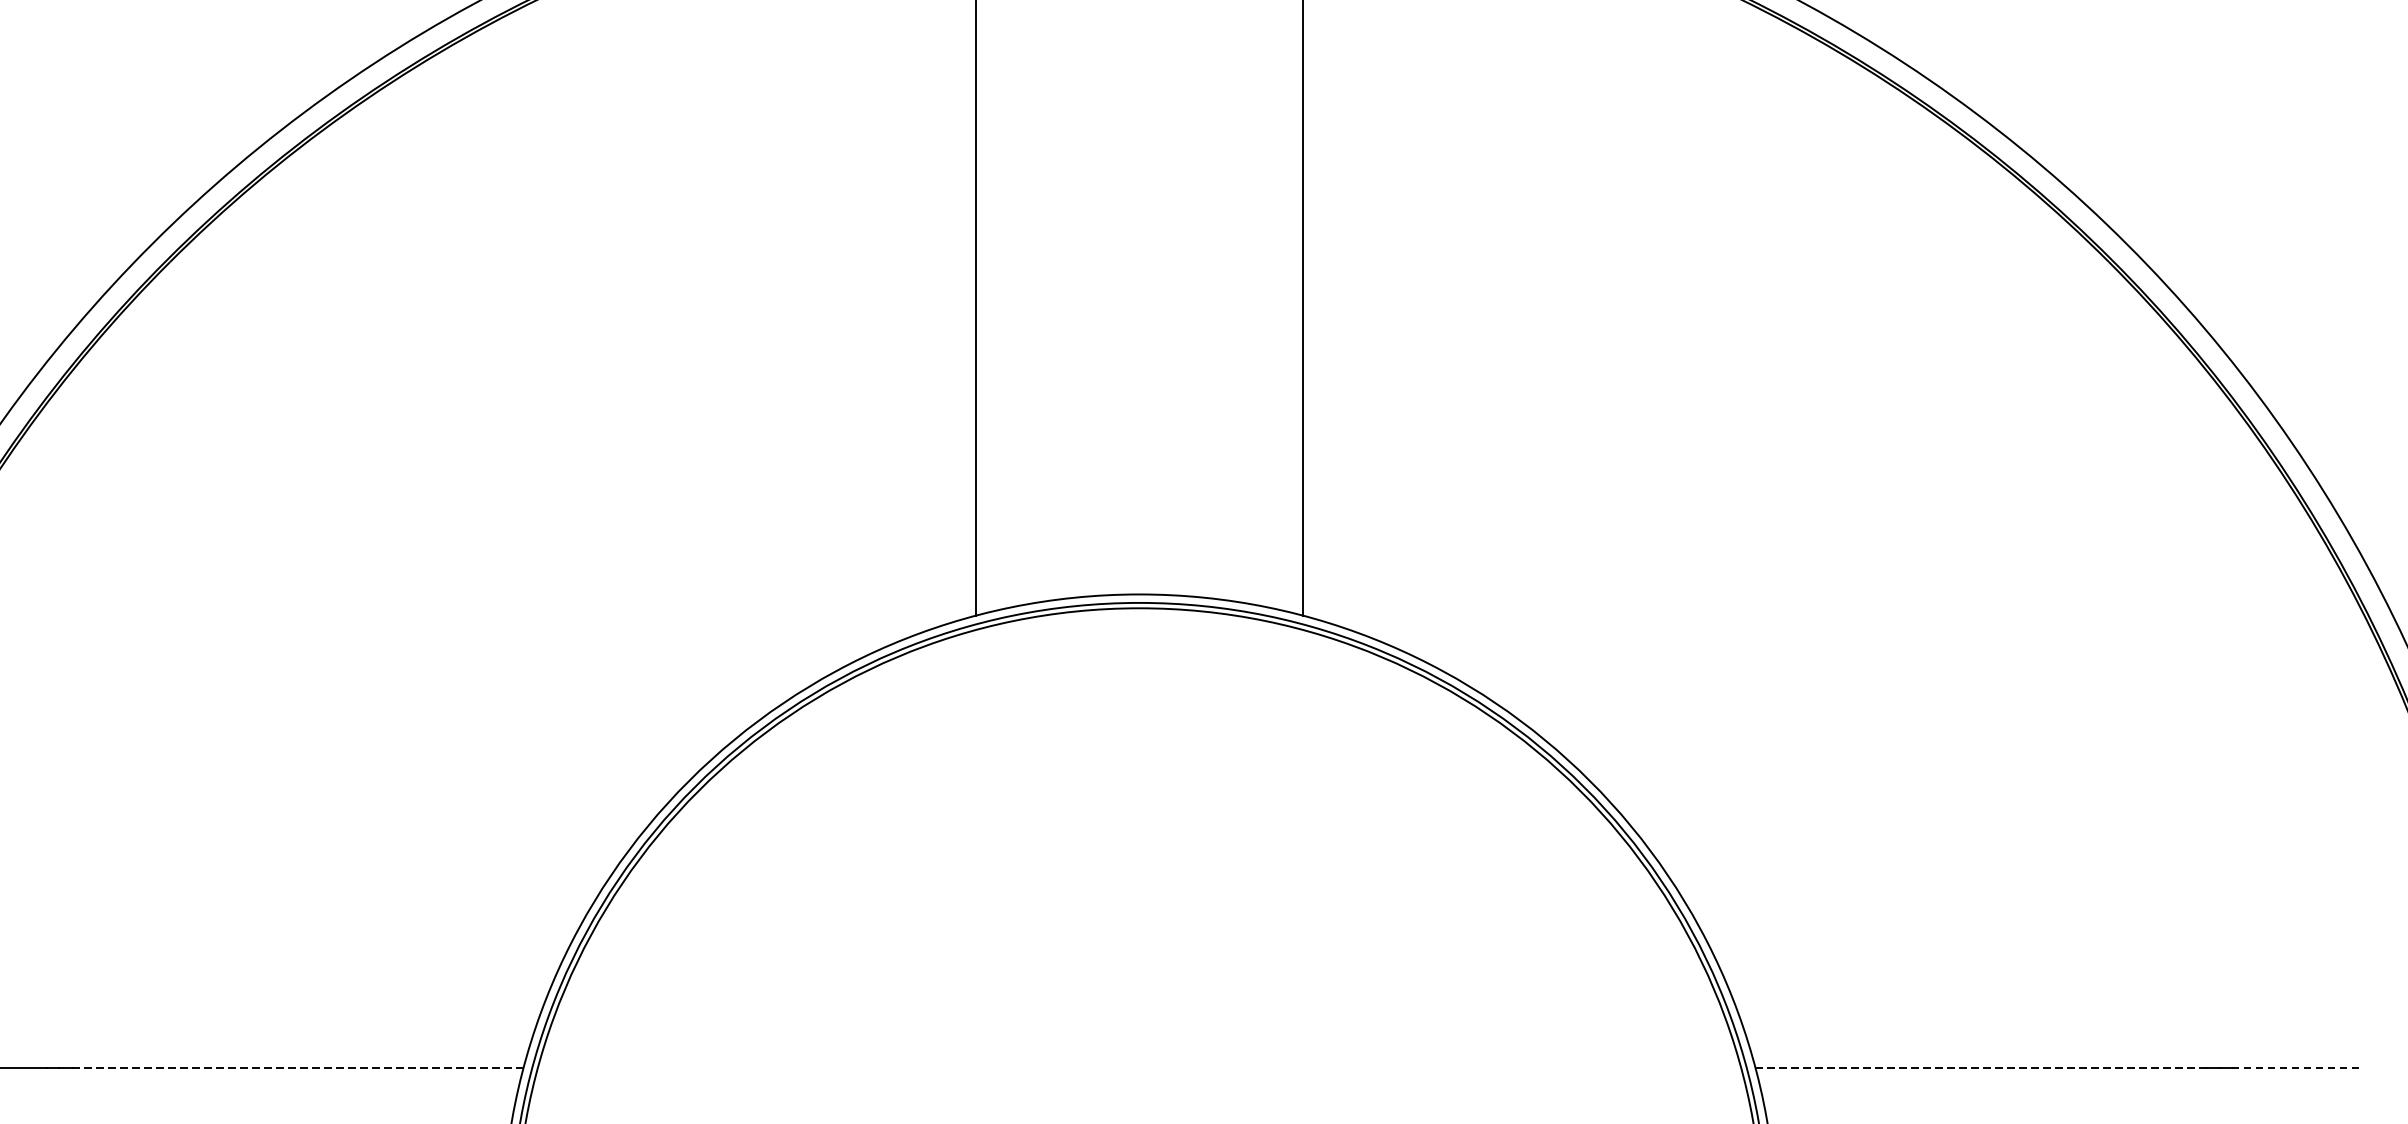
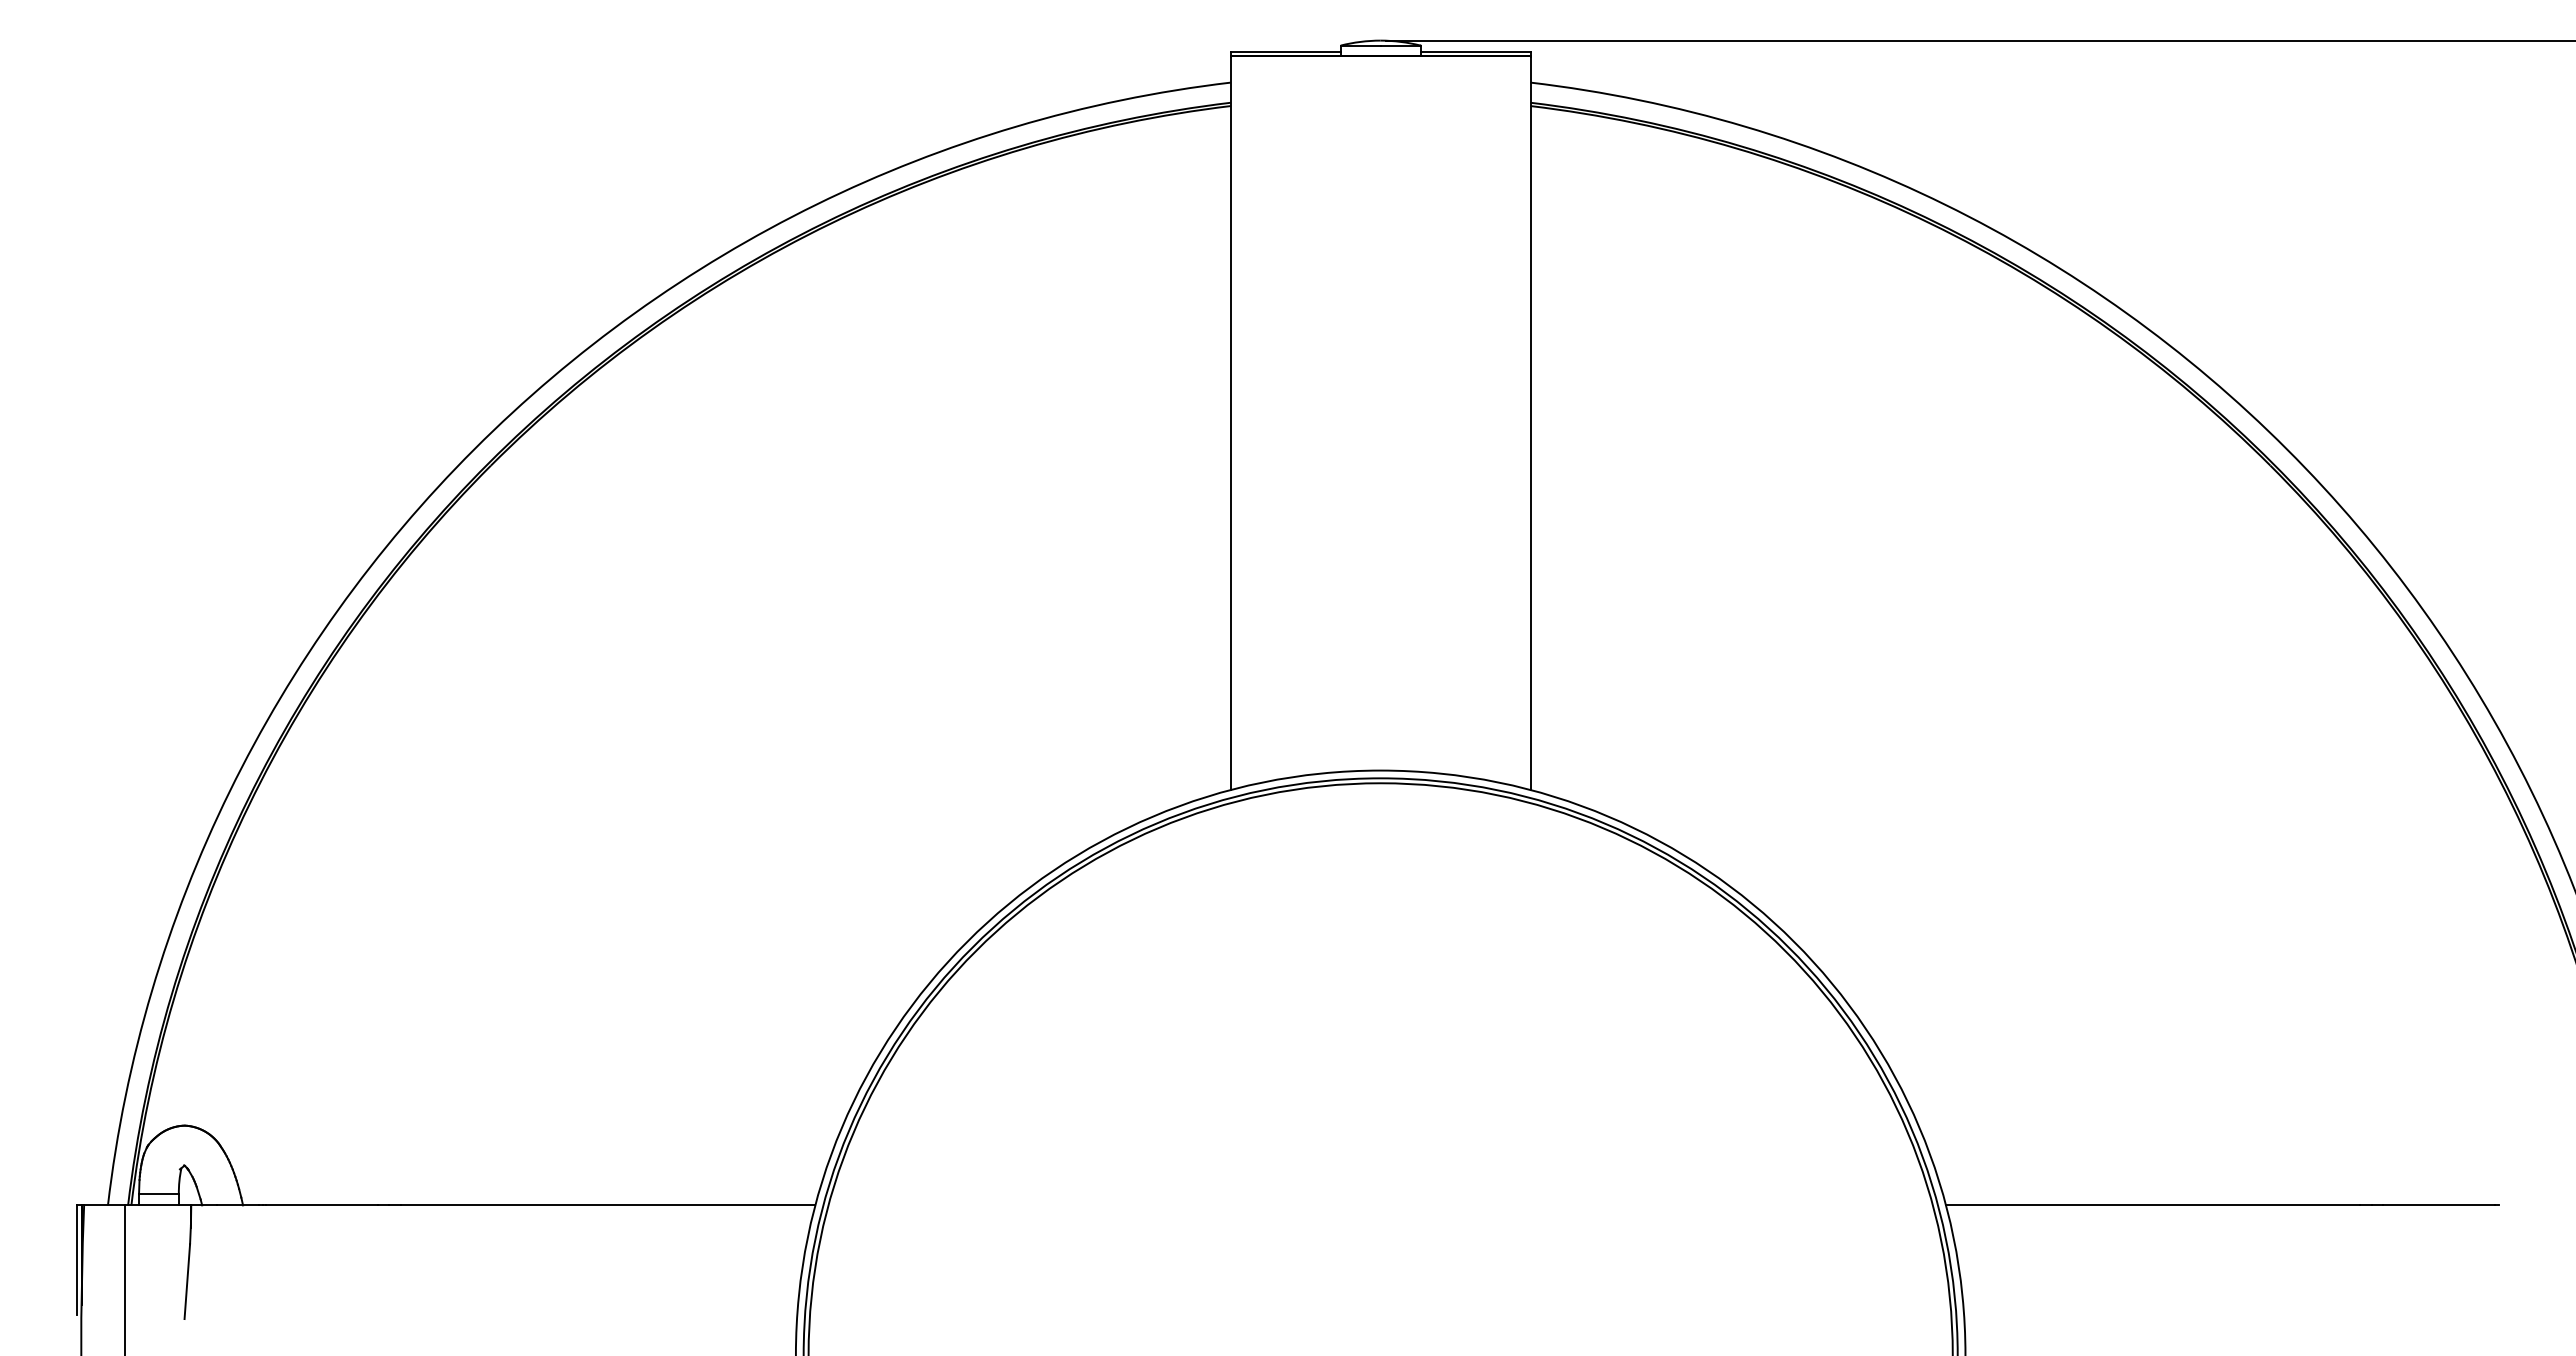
line: (296, 1068) -> (607, 1205), dashed -> solid
line: (1981, 1068) -> (2153, 1205), dashed -> solid
line: (2293, 1068) -> (2439, 1205), dashed -> solid

